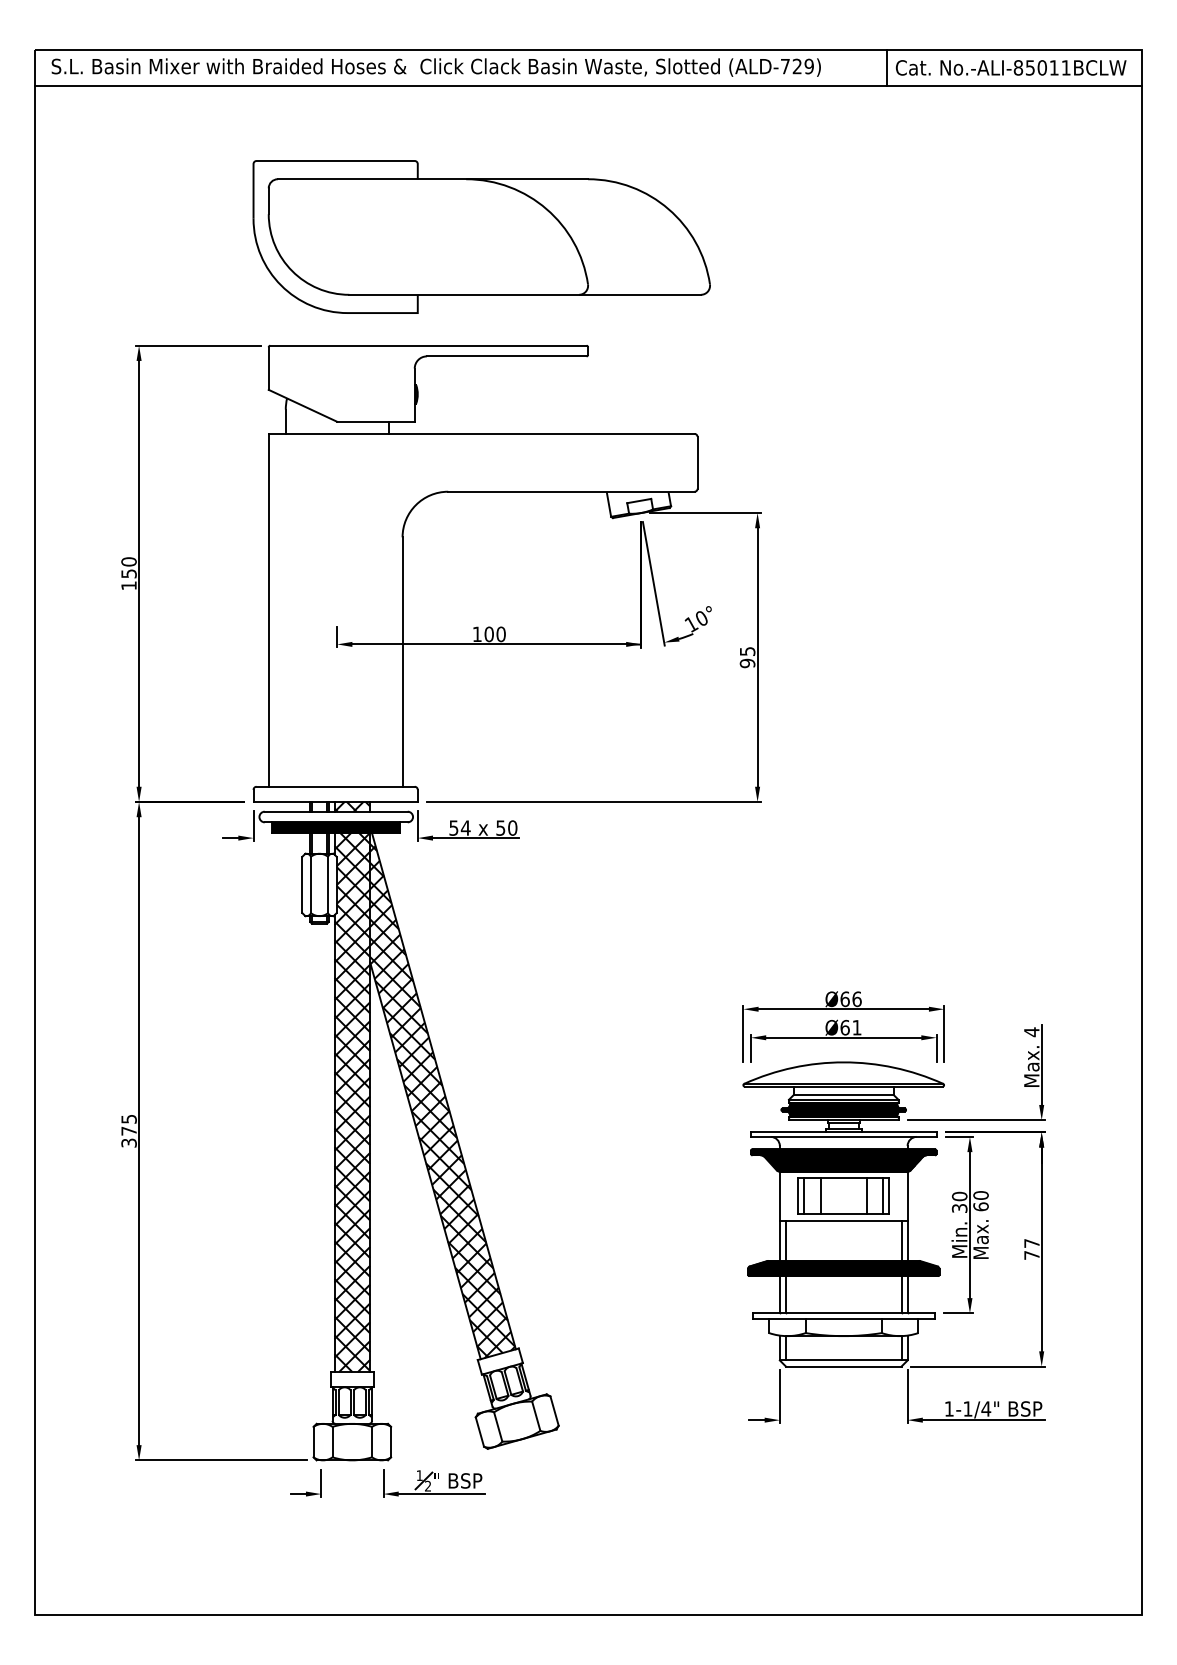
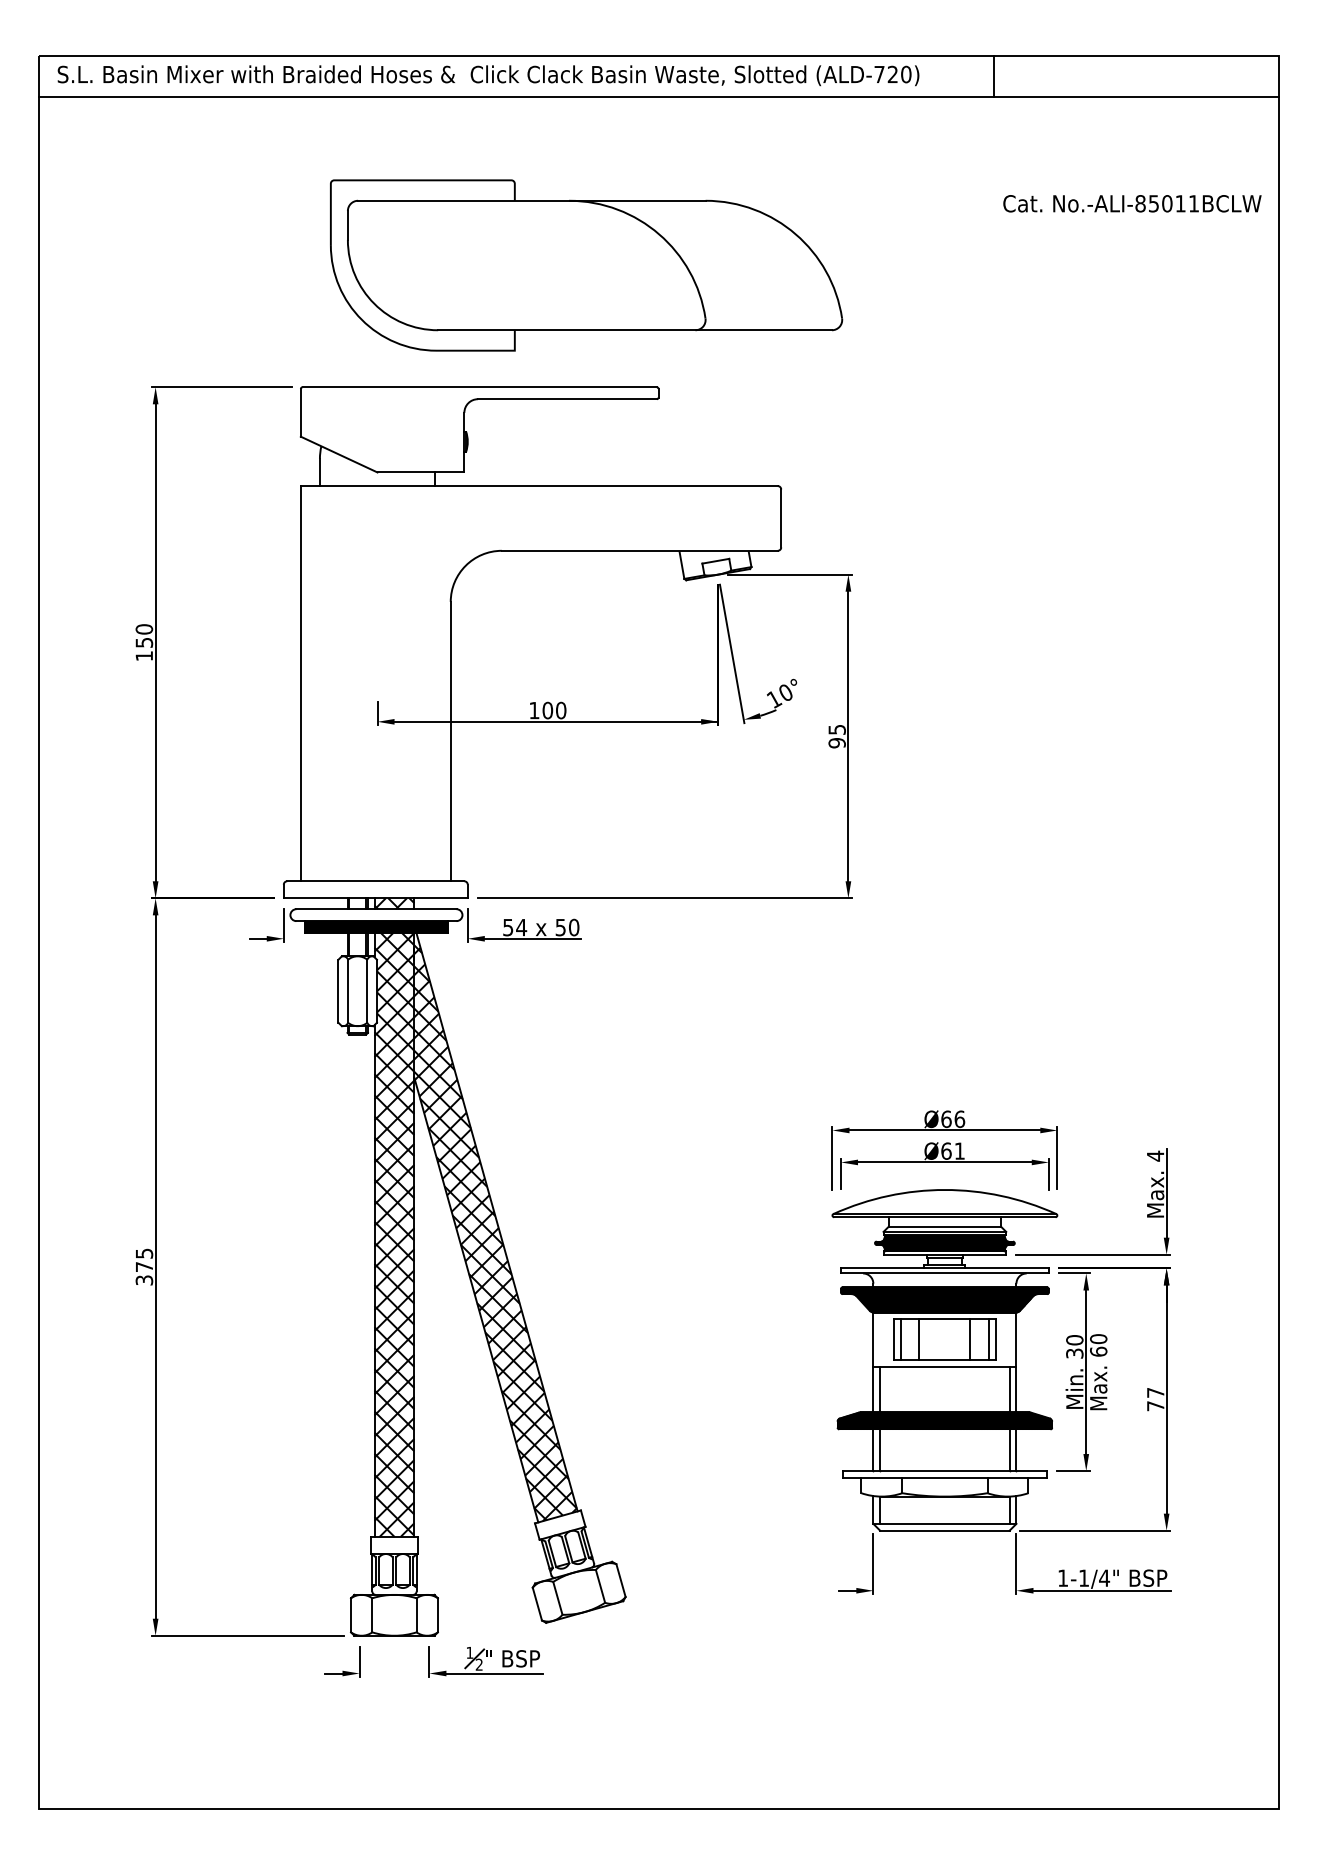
text: (808, 66) -> (905, 74), (ALD-729) -> (ALD-720)
text: (1010, 67) -> (1131, 203), moved
part: (481, 236) -> (586, 264), moved

